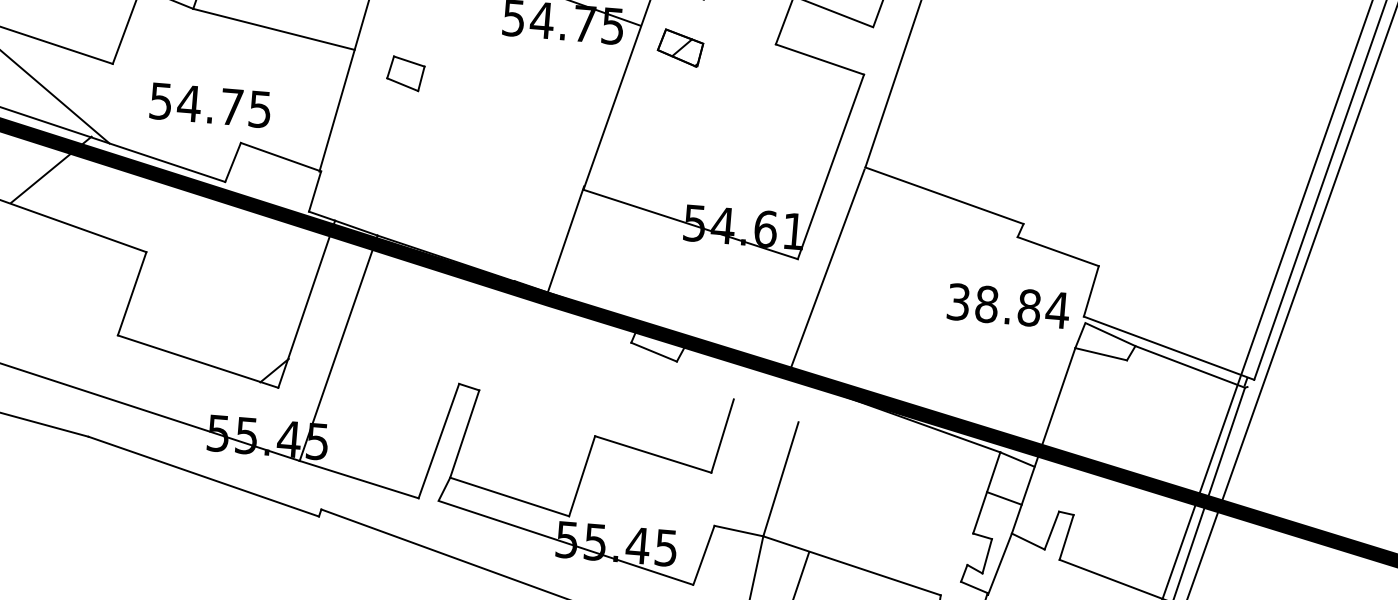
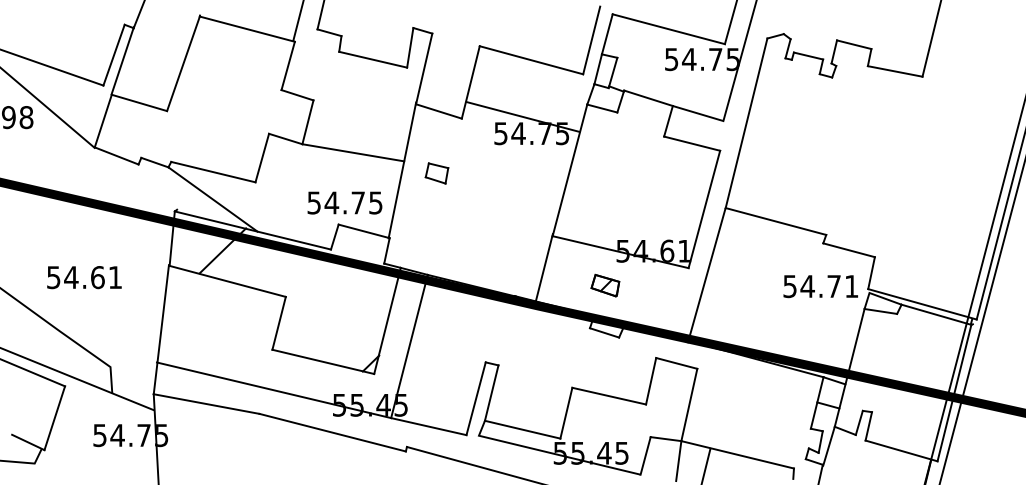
part: (680, 47) -> (605, 285), moved
text: (209, 104) -> (344, 202), moved
text: (1009, 306) -> (821, 286), 38.84 -> 54.71
line: (765, 410) -> (676, 363), added

